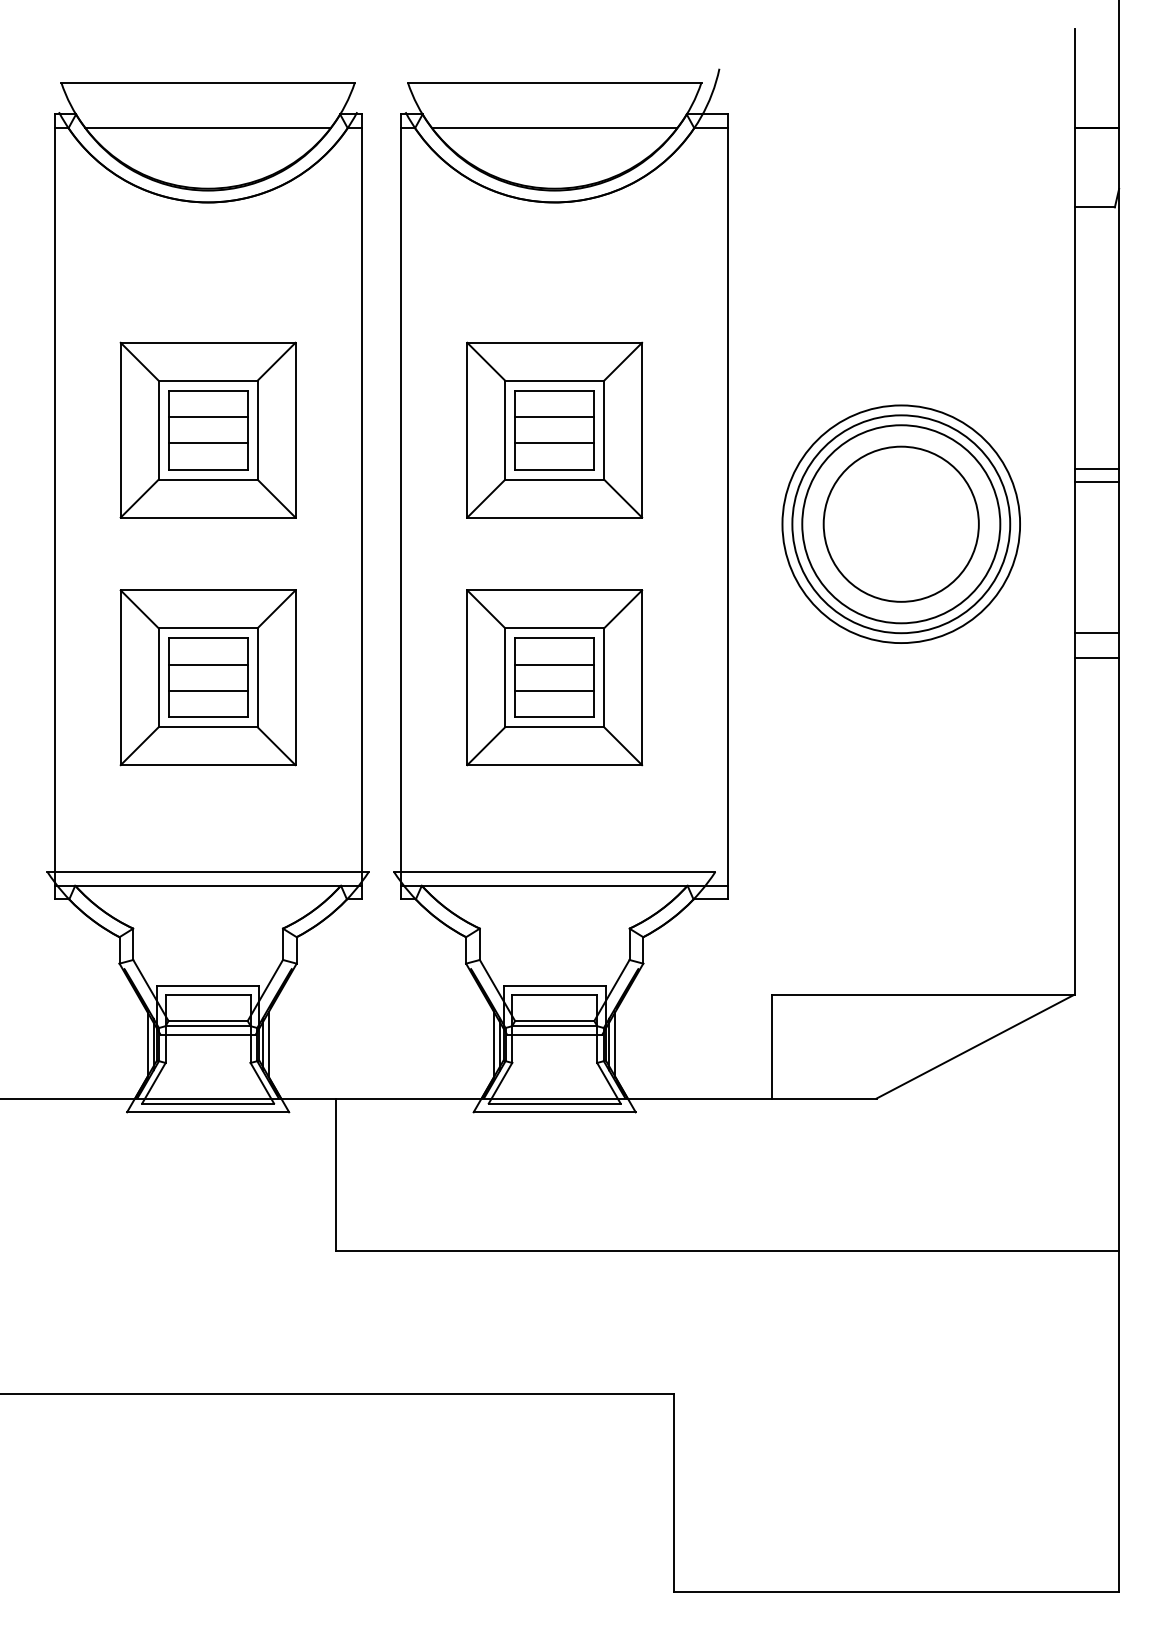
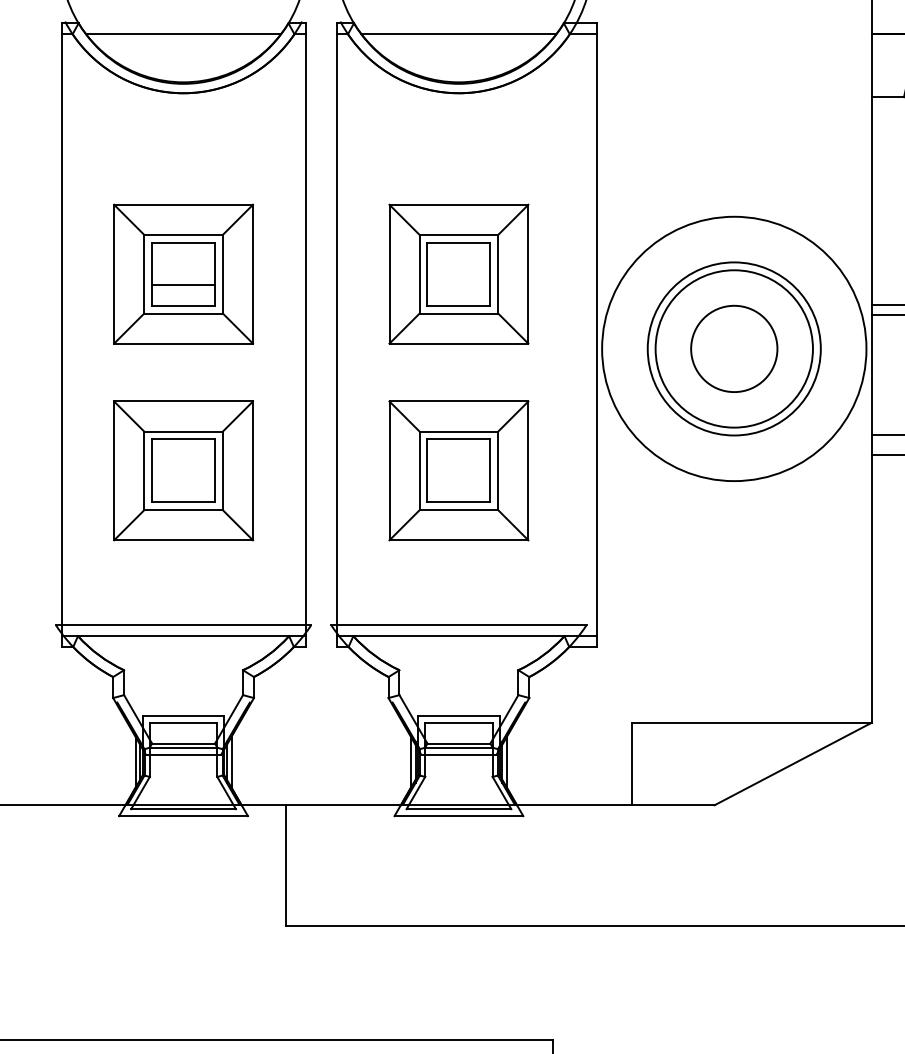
line: (207, 417) -> (183, 264), removed
line: (554, 417) -> (458, 264), removed
line: (554, 443) -> (458, 284), removed
circle: (900, 523) -> (733, 348), size x0.7
circle: (901, 524) -> (734, 349), size x1.4
line: (207, 664) -> (183, 460), removed
line: (554, 664) -> (458, 460), removed
line: (207, 690) -> (183, 481), removed
line: (554, 690) -> (458, 481), removed

